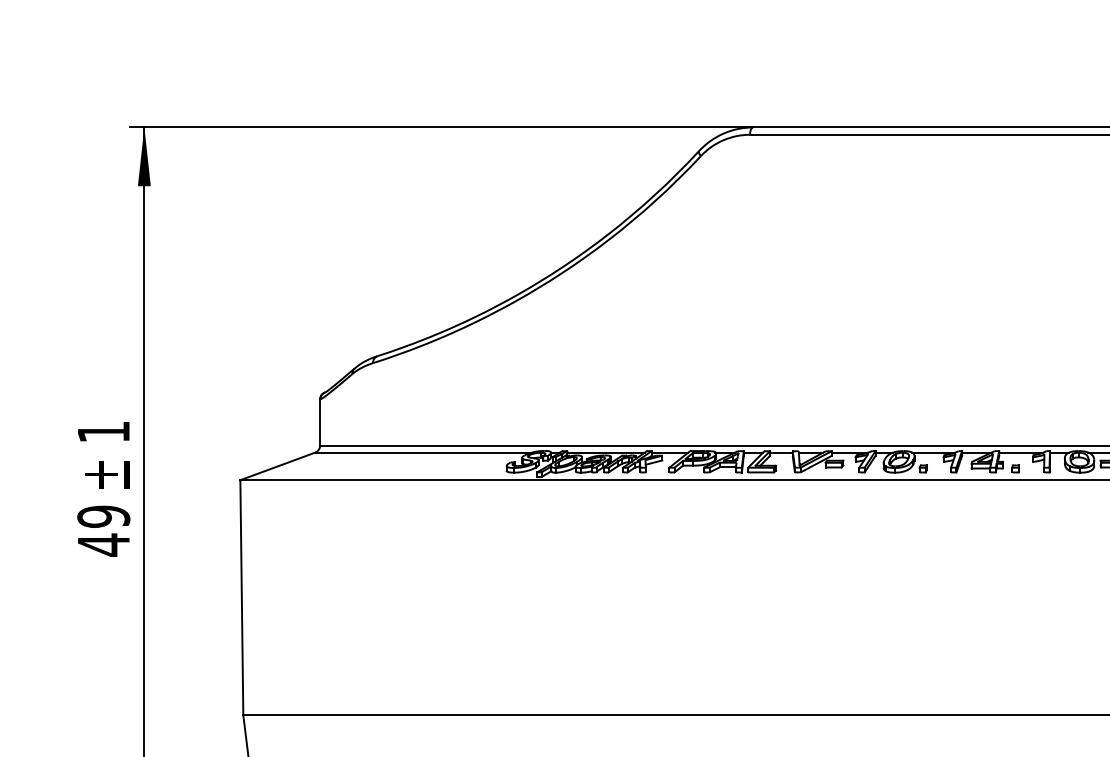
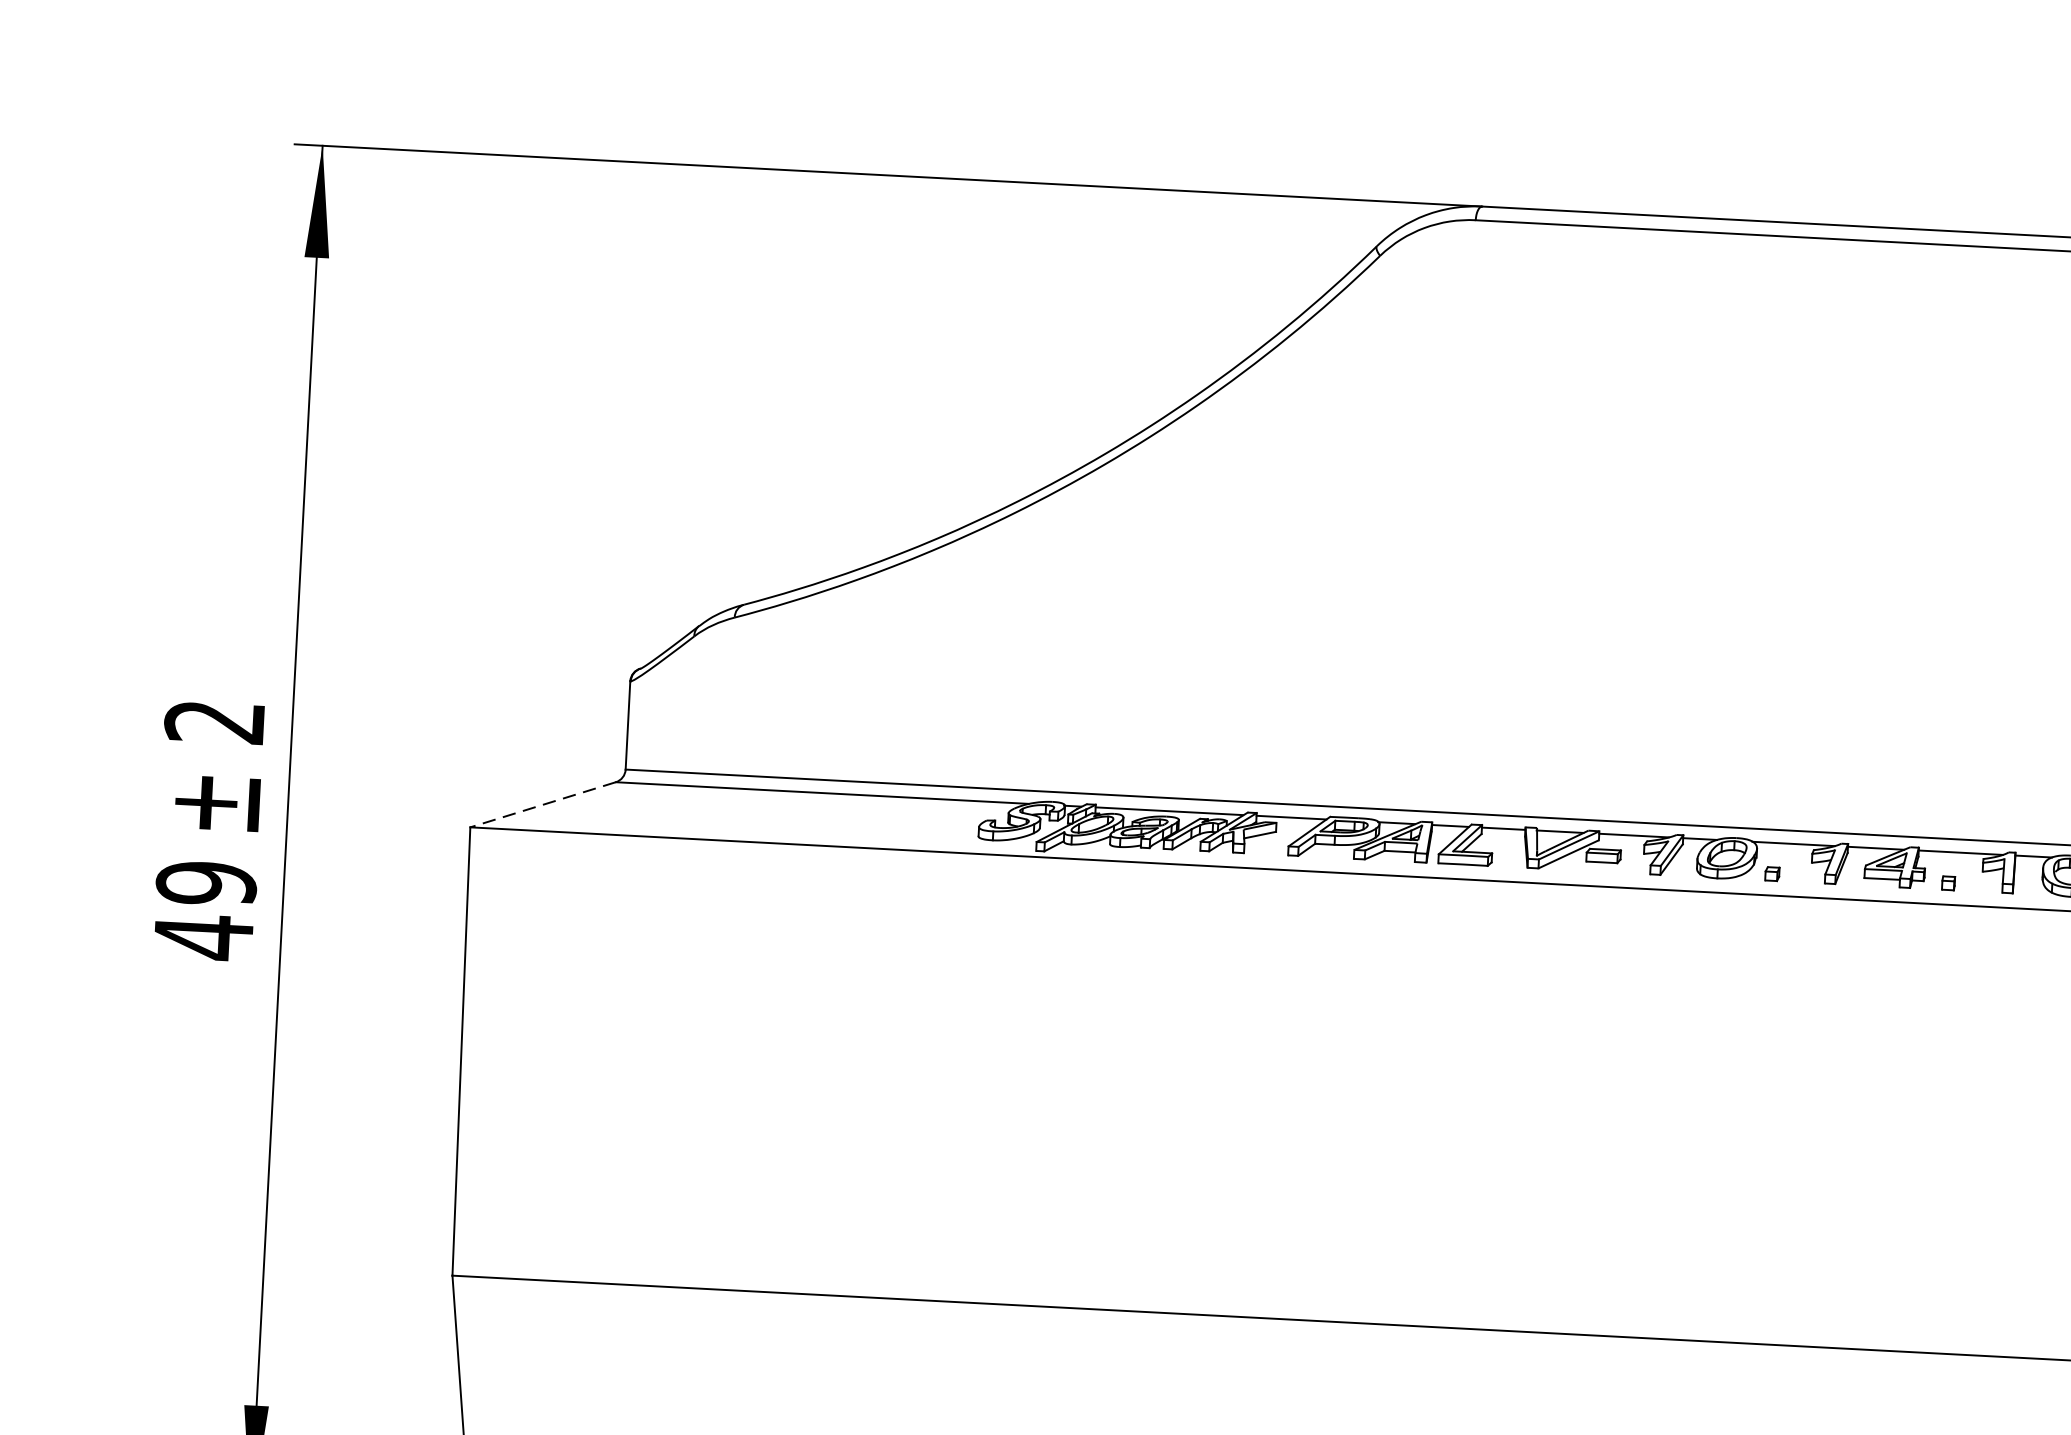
text: (103, 432) -> (214, 722), 1 -> 2
line: (277, 466) -> (542, 804), solid -> dashed

